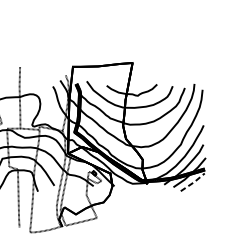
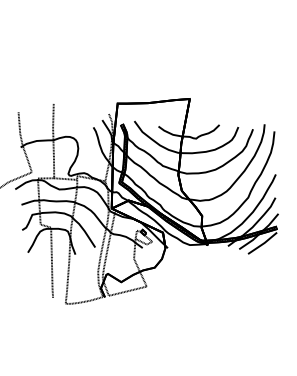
line: (193, 182) -> (263, 243), dashed -> solid

